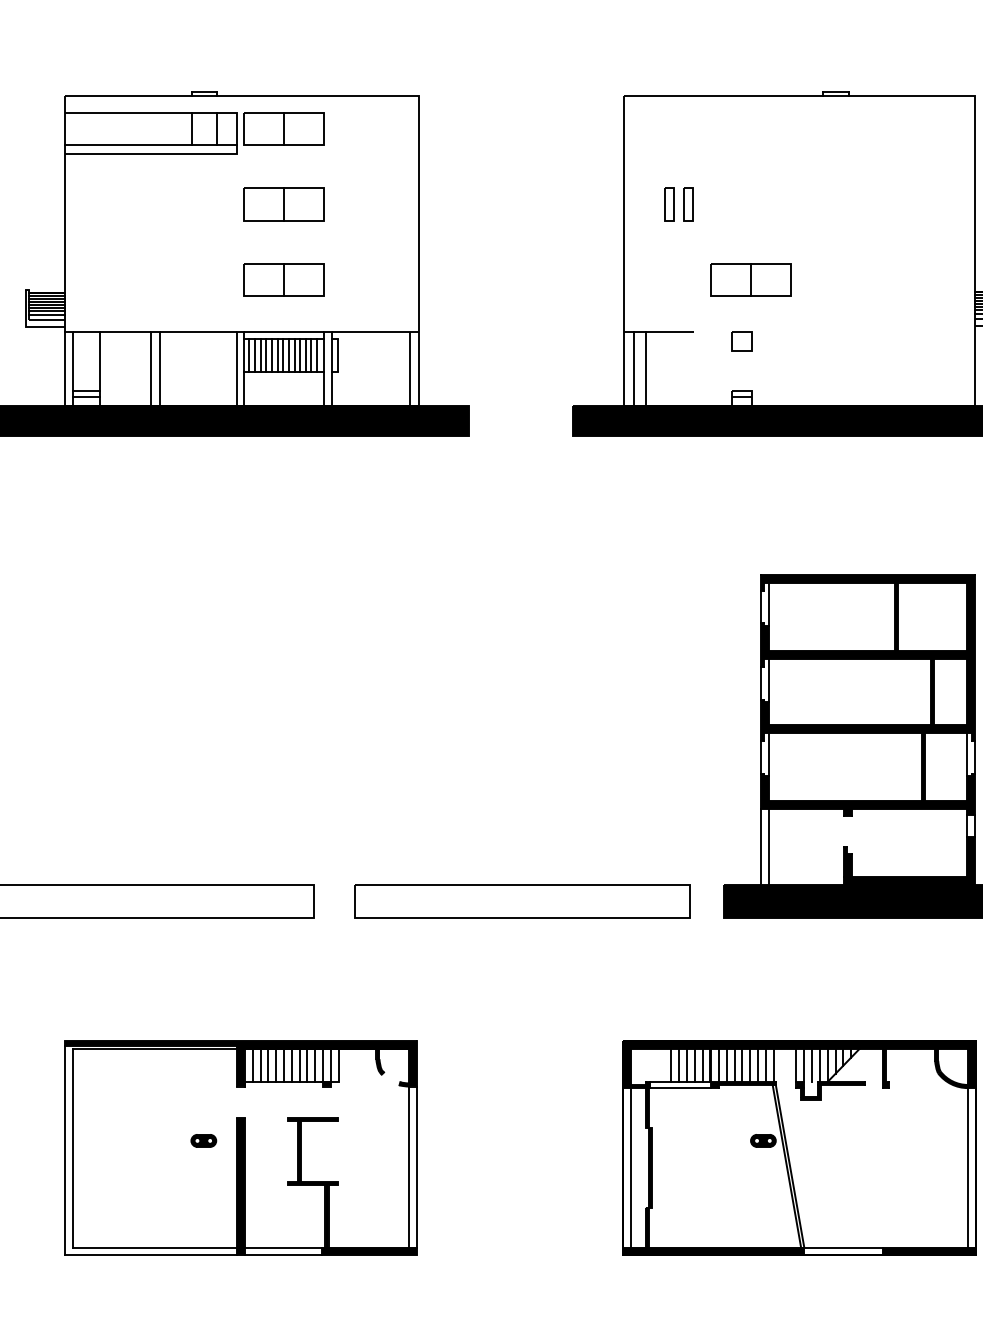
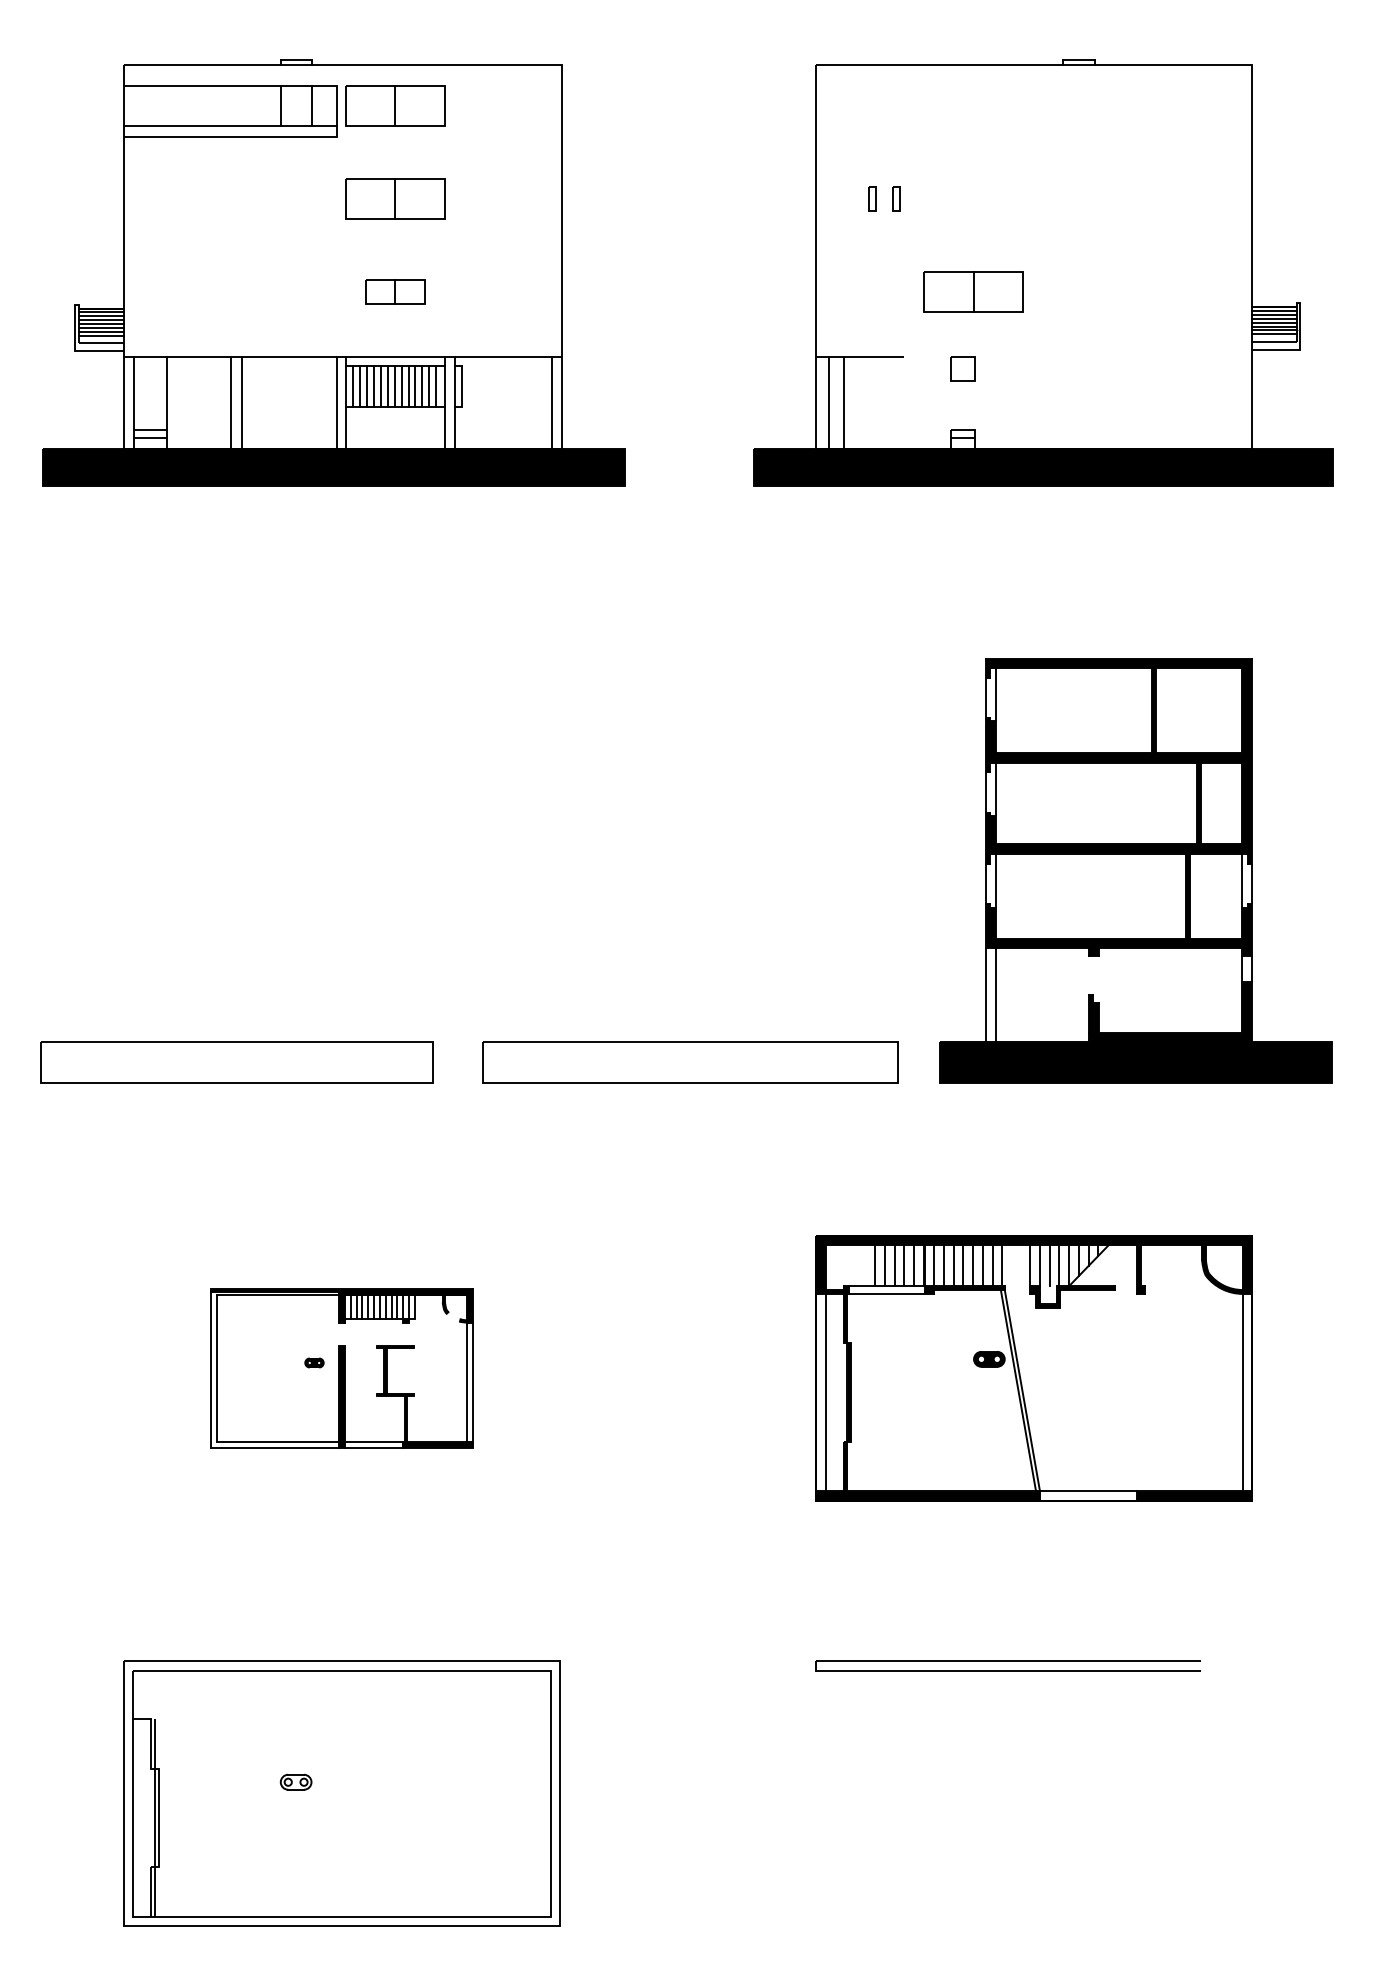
part: (669, 203) -> (872, 198), size x0.6
part: (688, 203) -> (896, 198), size x0.6
part: (284, 278) -> (395, 291), size x0.6
part: (240, 1148) -> (341, 1368), size x0.6

